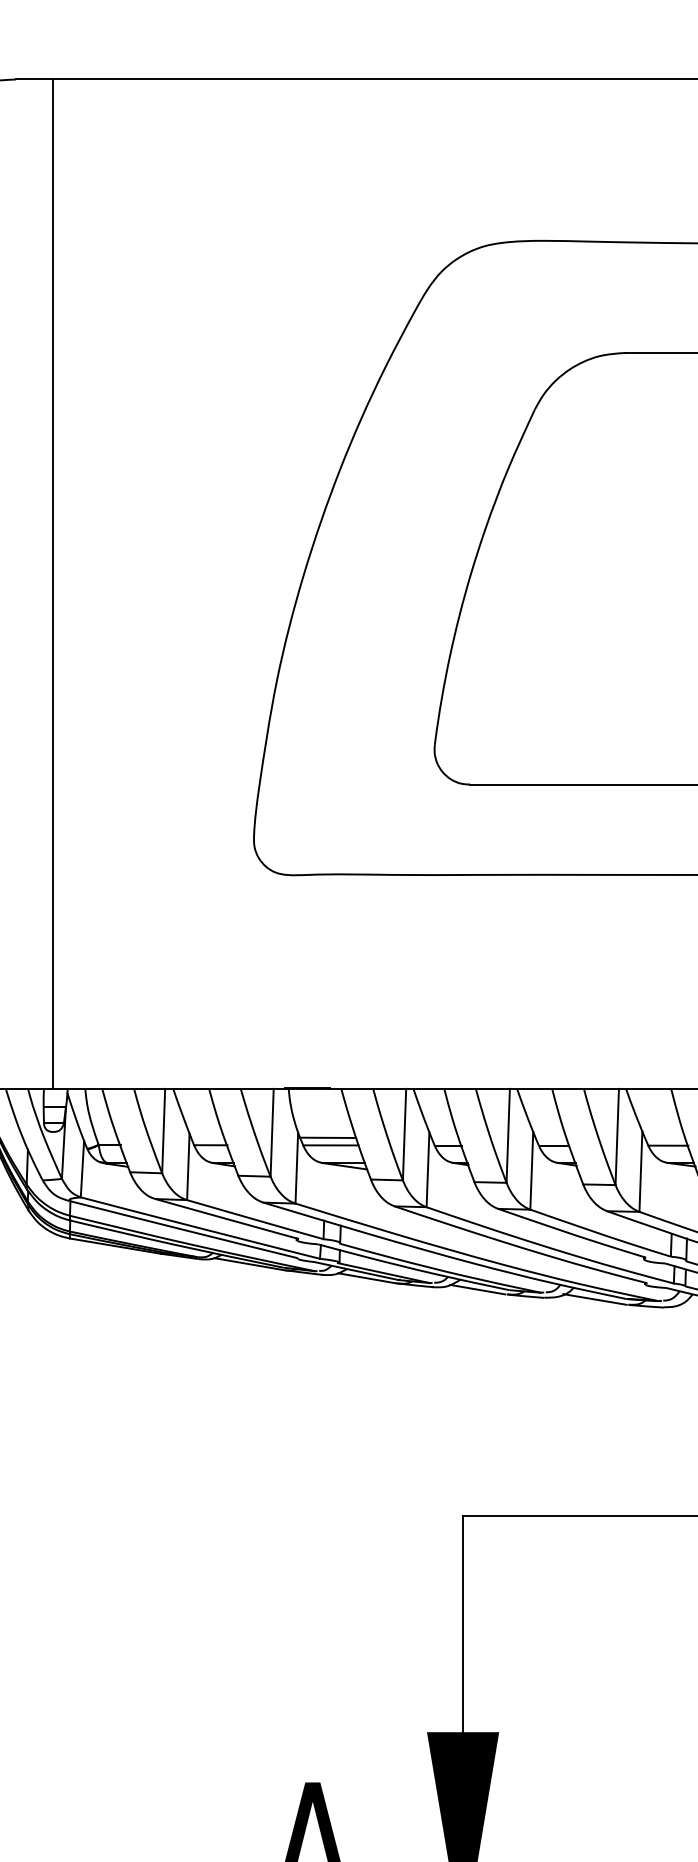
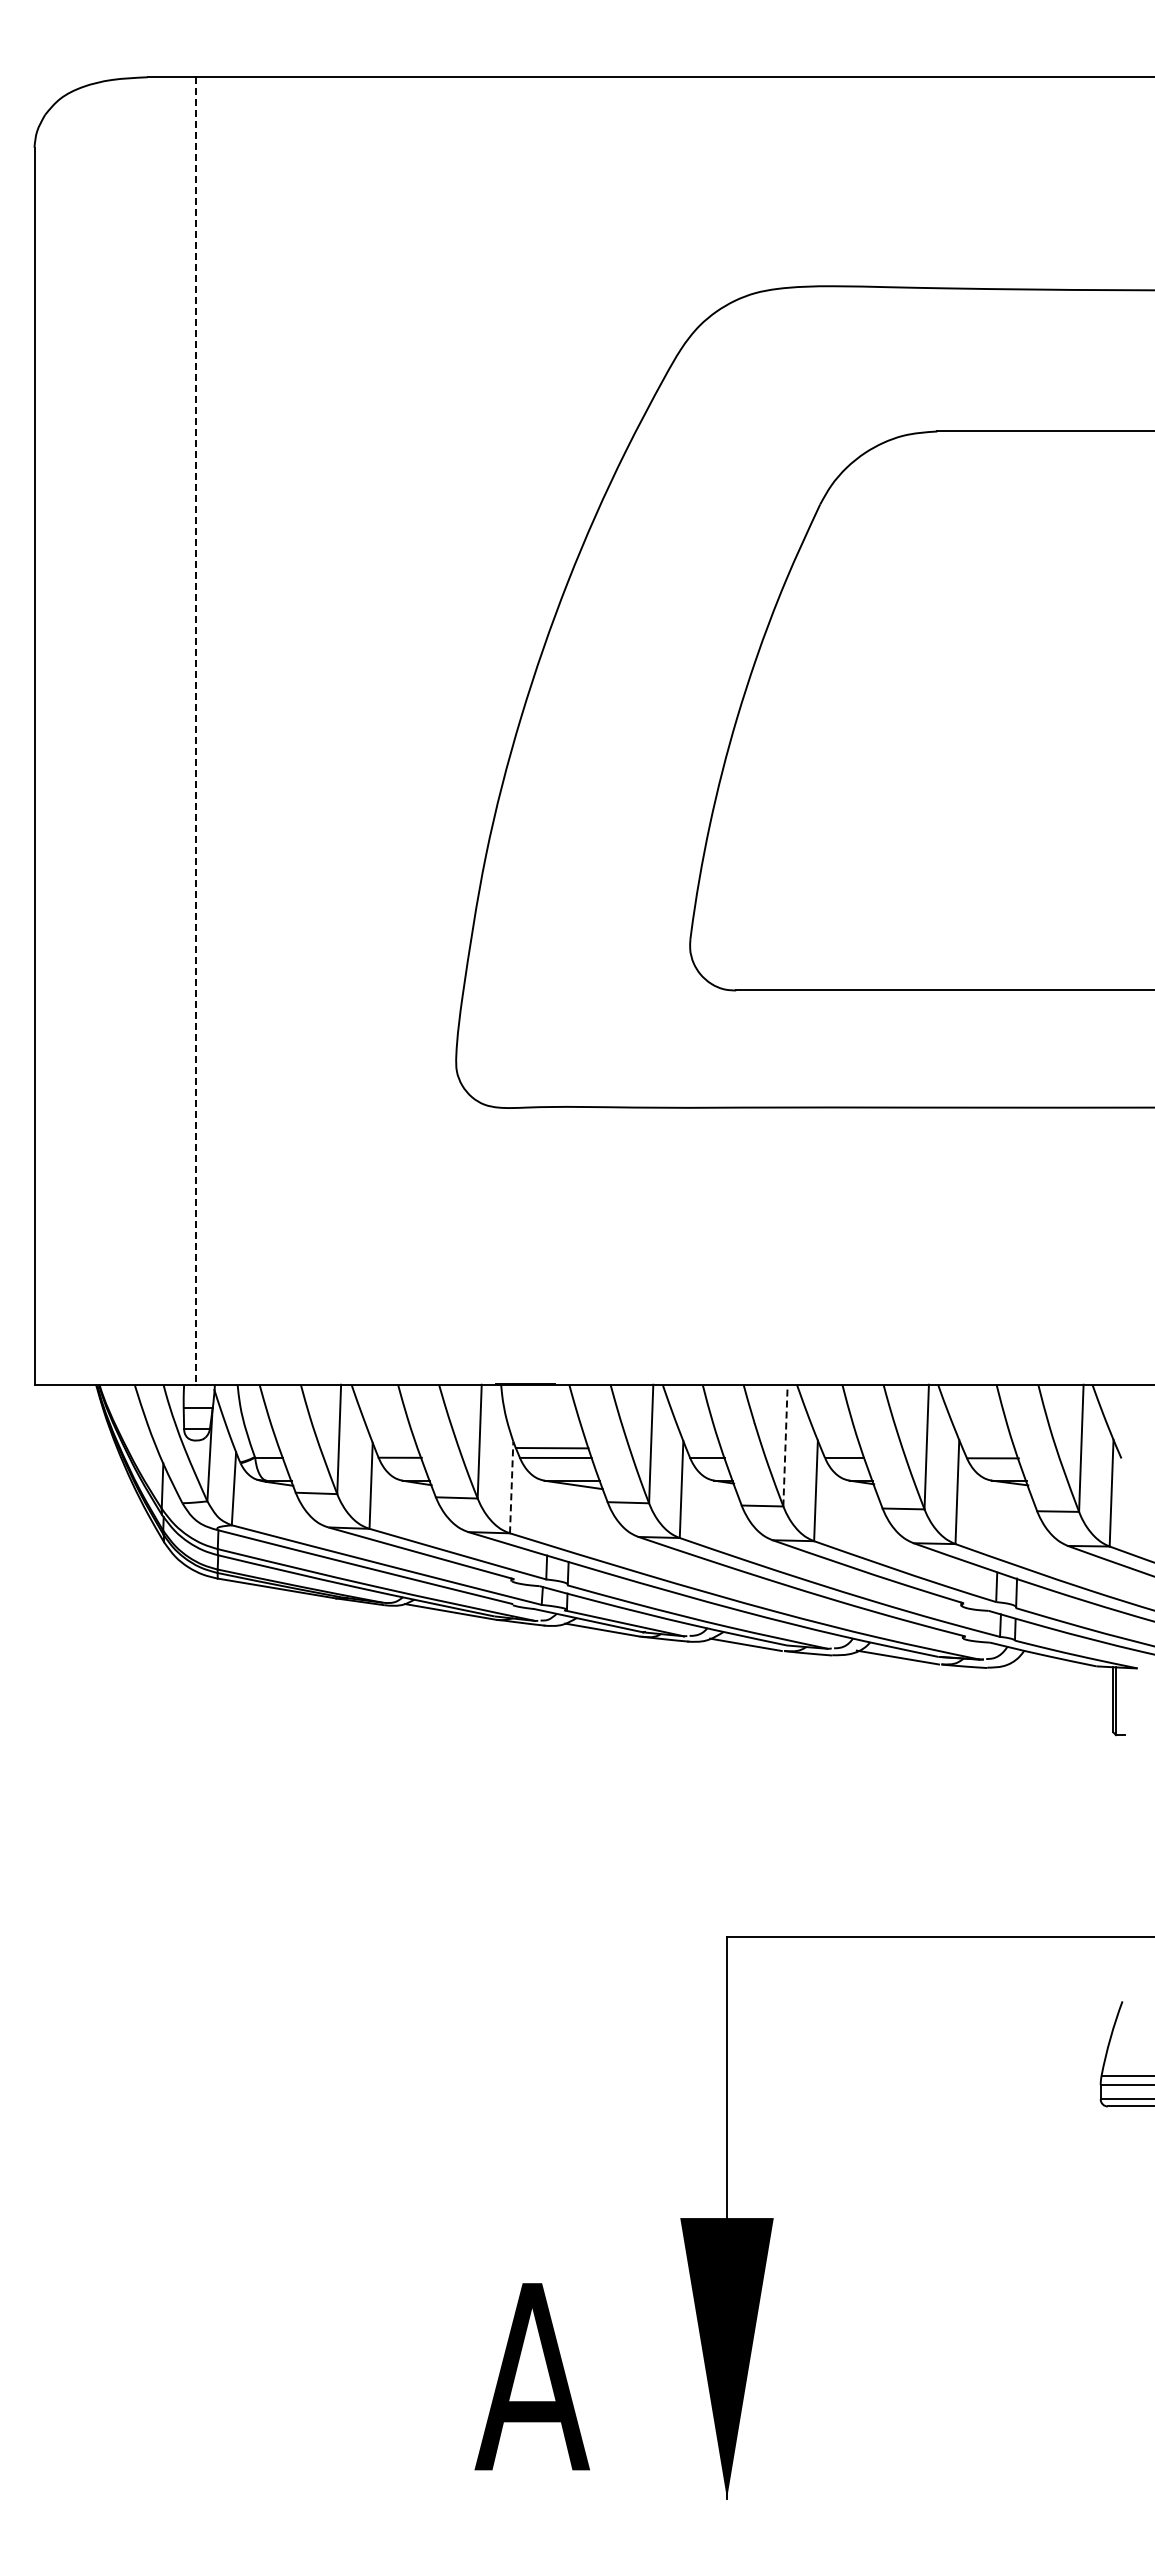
line: (52, 584) -> (195, 731), solid -> dashed
line: (508, 1135) -> (785, 1445), solid -> dashed
line: (296, 1168) -> (511, 1487), solid -> dashed

